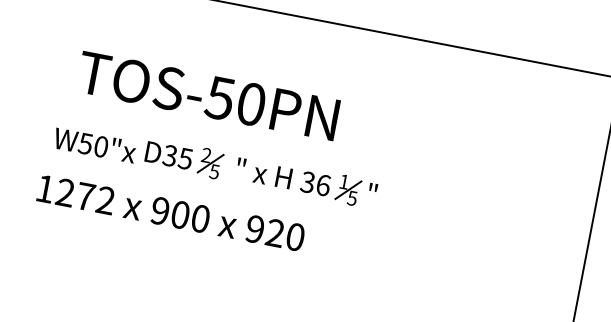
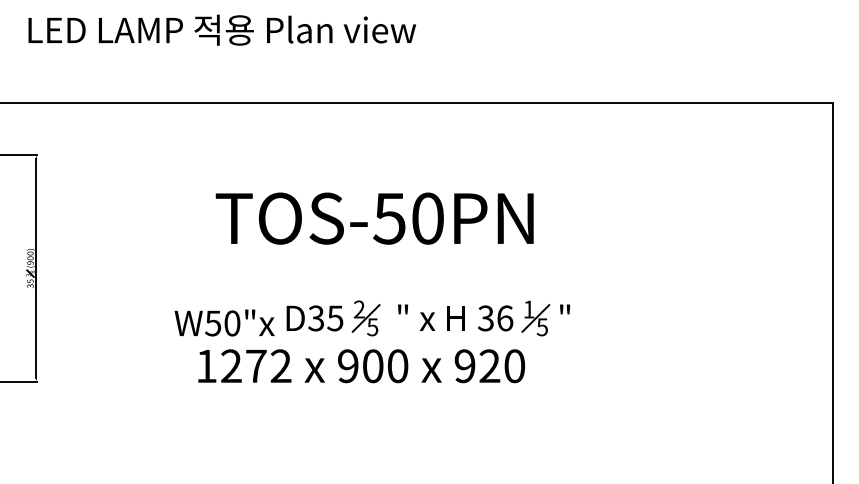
text: (207, 95) -> (374, 218), moved
part: (215, 164) -> (372, 318), moved
text: (171, 213) -> (361, 366), moved

